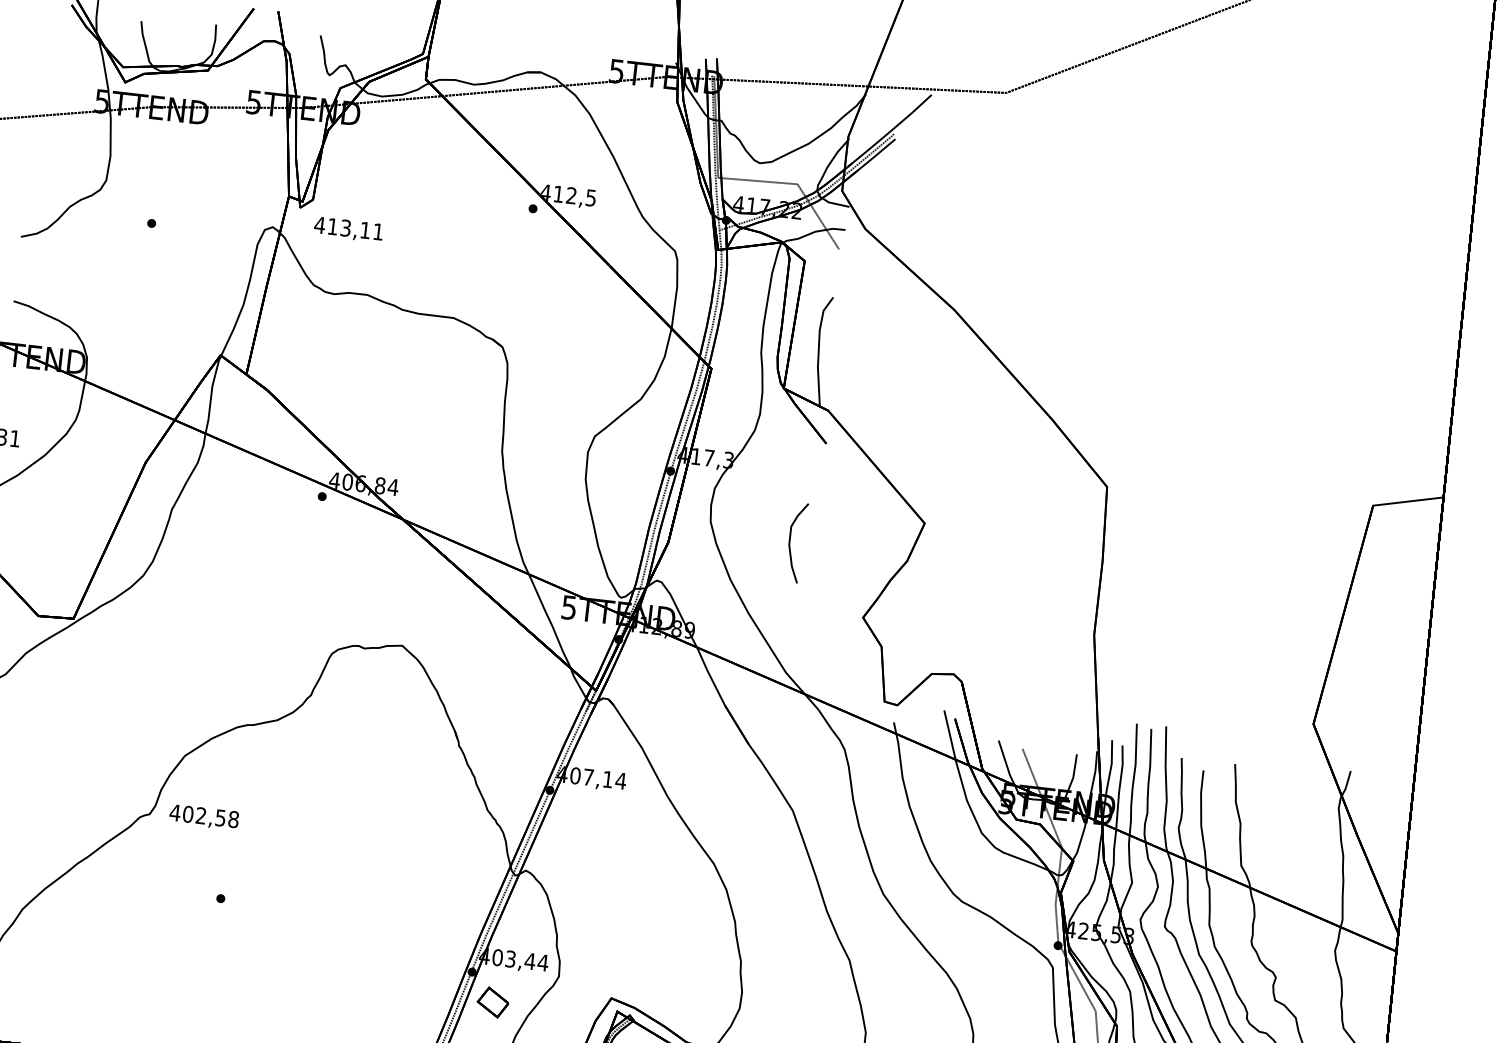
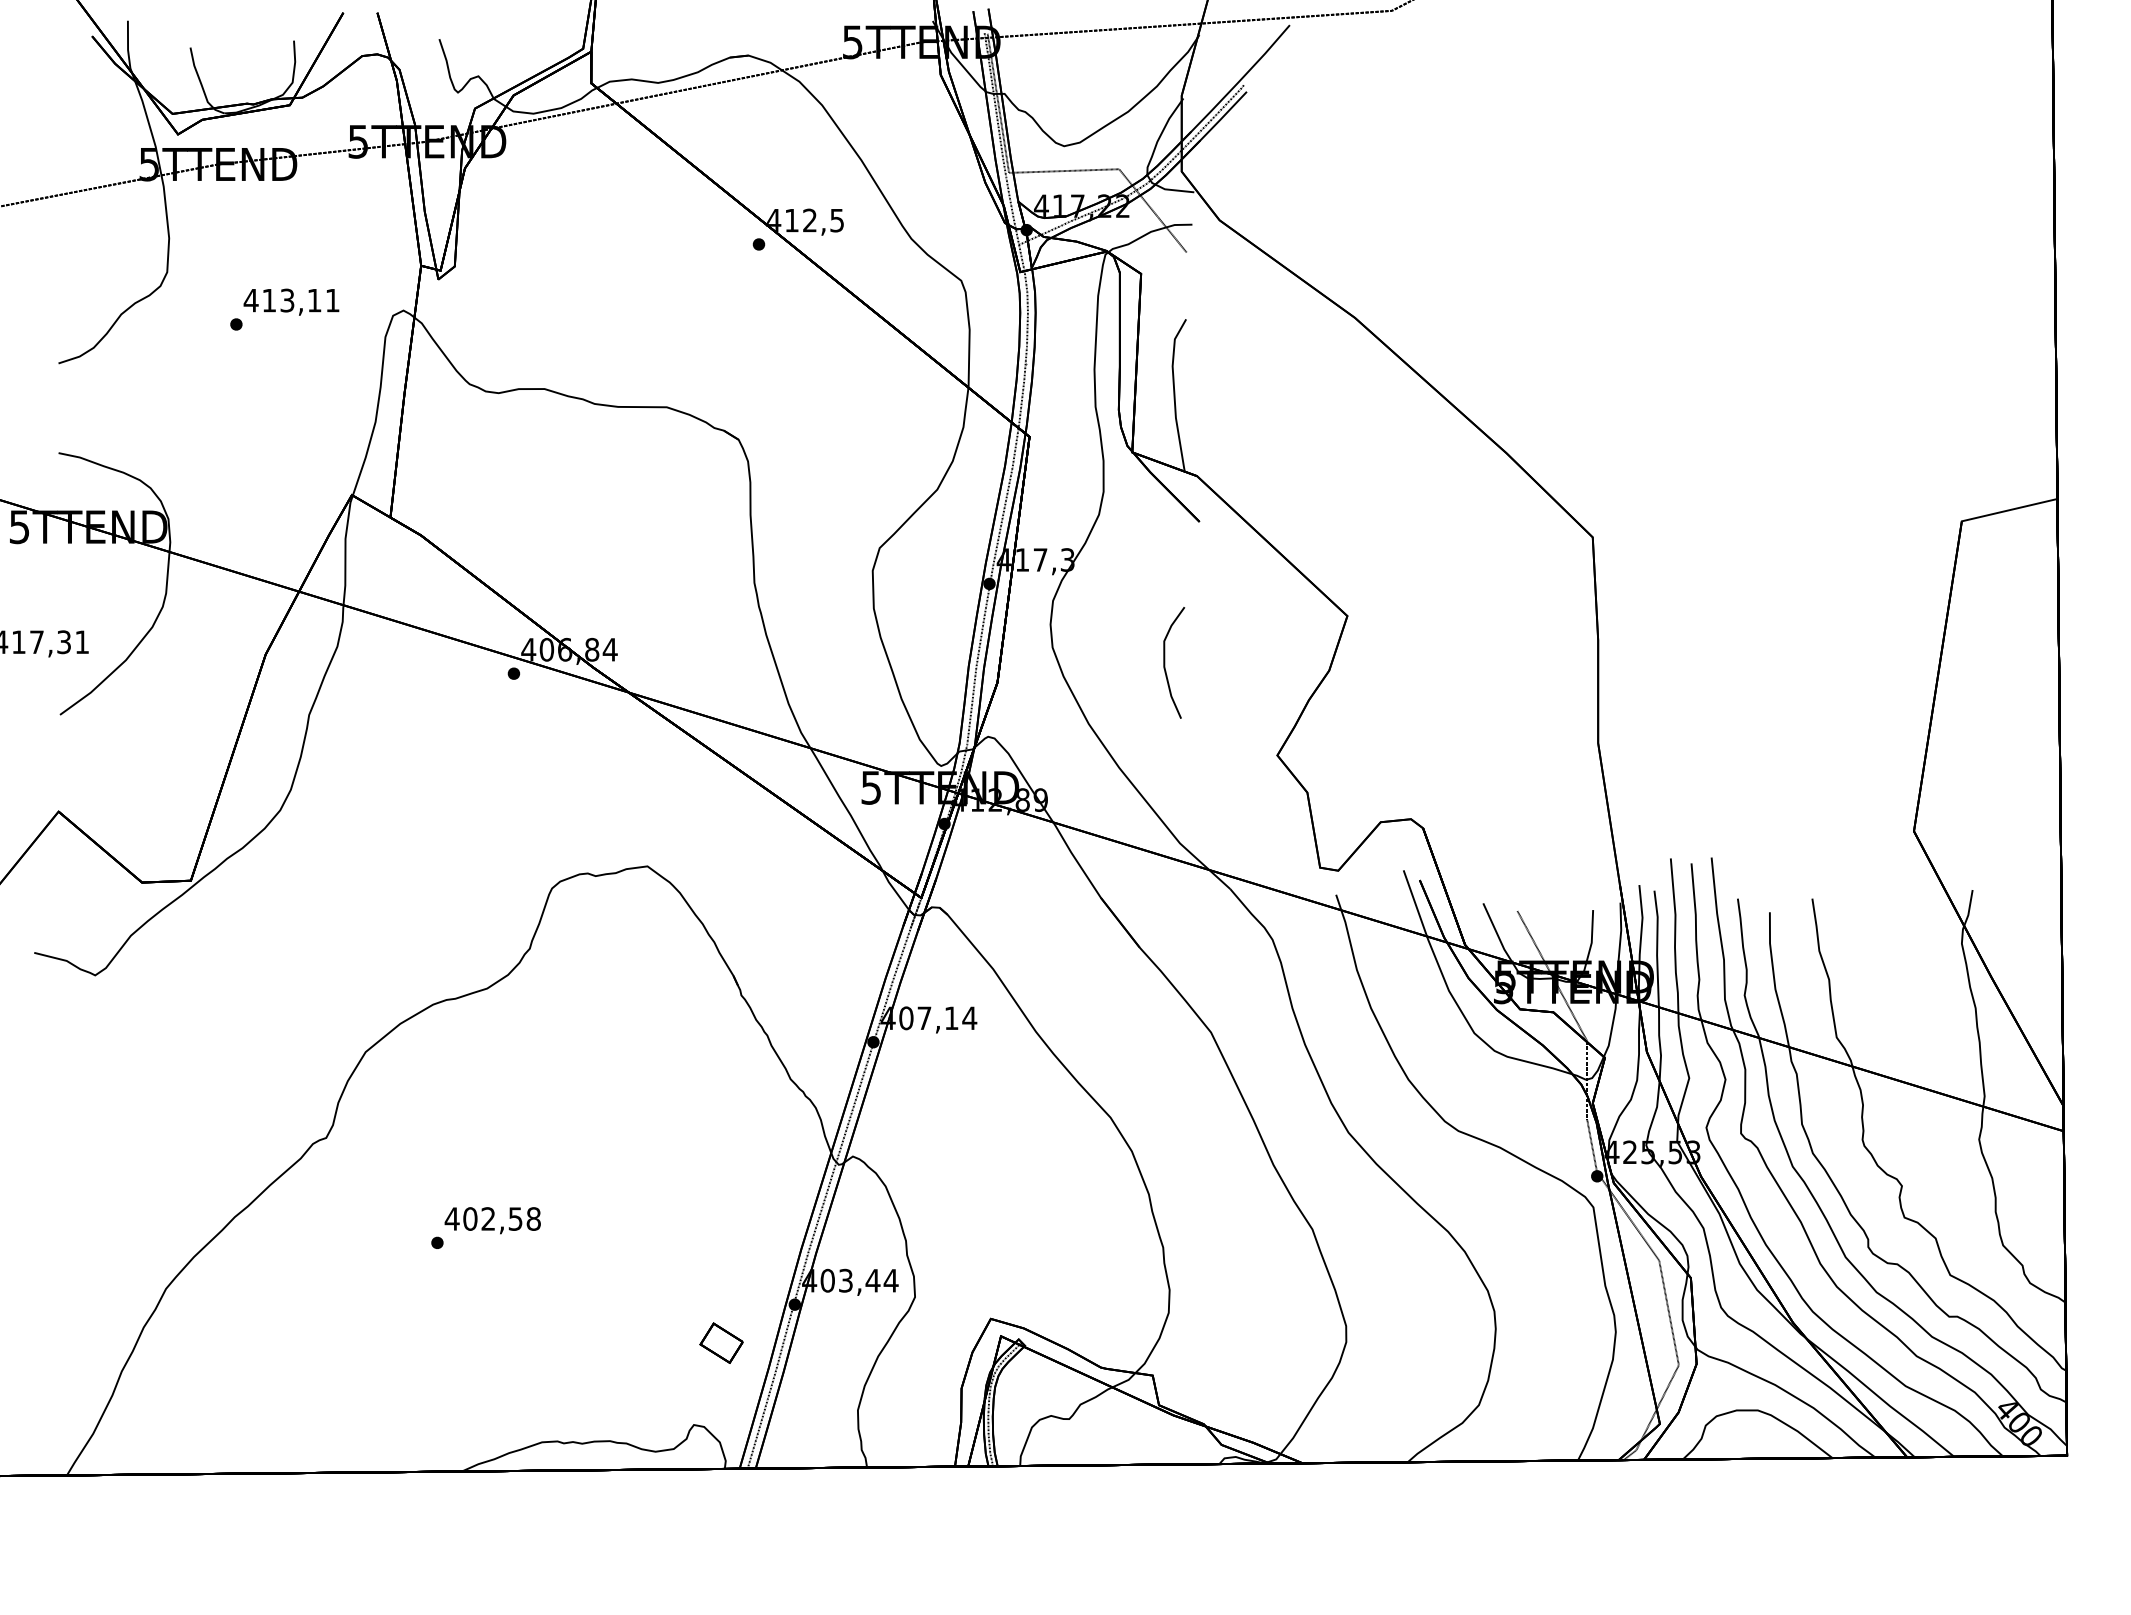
text: (348, 229) -> (291, 301), moved
text: (203, 817) -> (492, 1220), moved
part: (493, 1002) -> (721, 1342), moved

